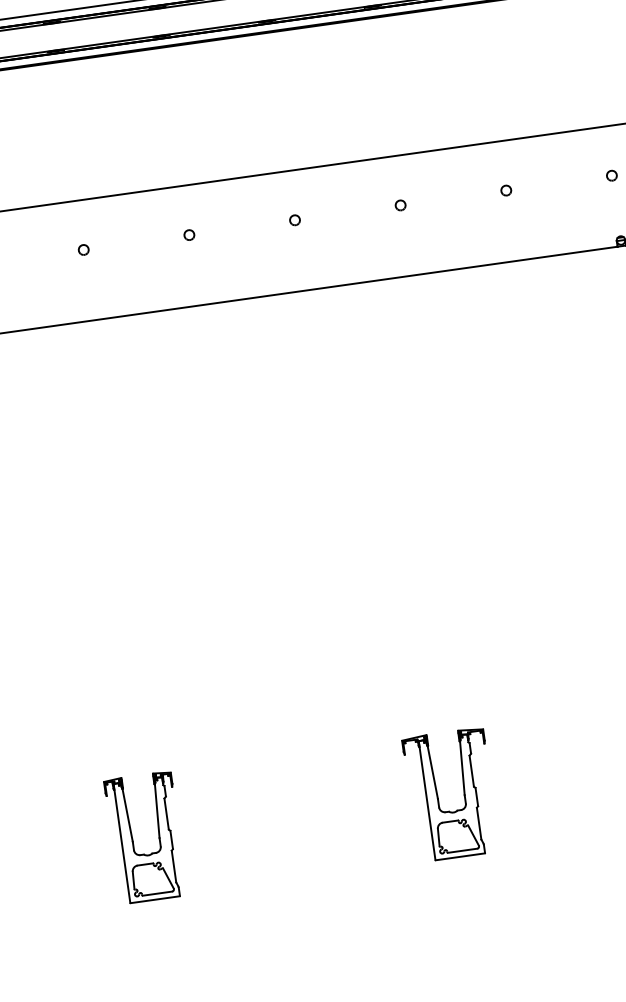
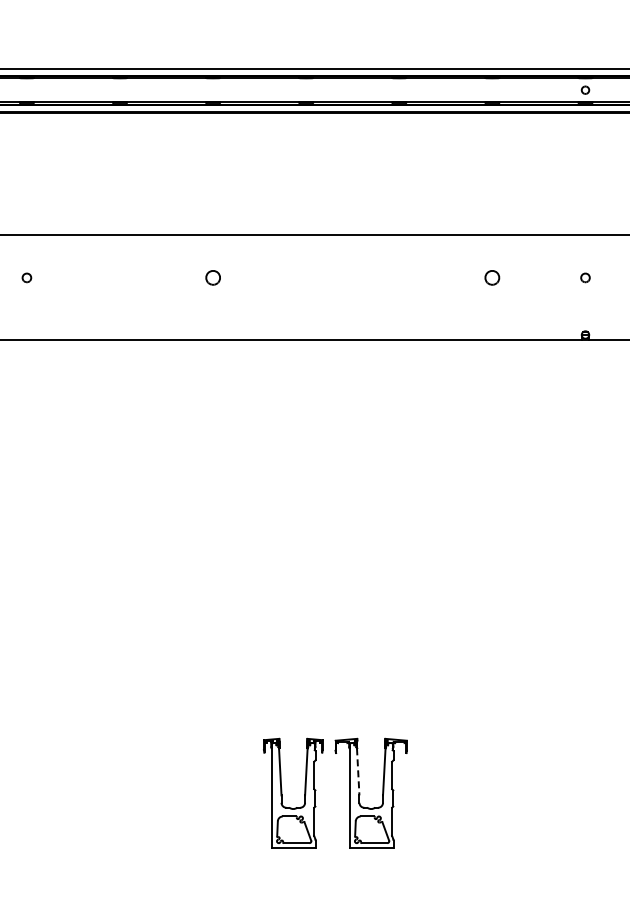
part: (506, 190) -> (492, 277), size x1.6
part: (400, 204) -> (399, 277), removed
part: (295, 219) -> (306, 277), removed
part: (188, 234) -> (212, 277), size x1.6
part: (83, 249) -> (119, 277), removed
line: (433, 771) -> (358, 771), solid -> dashed
part: (133, 838) -> (282, 792), moved

